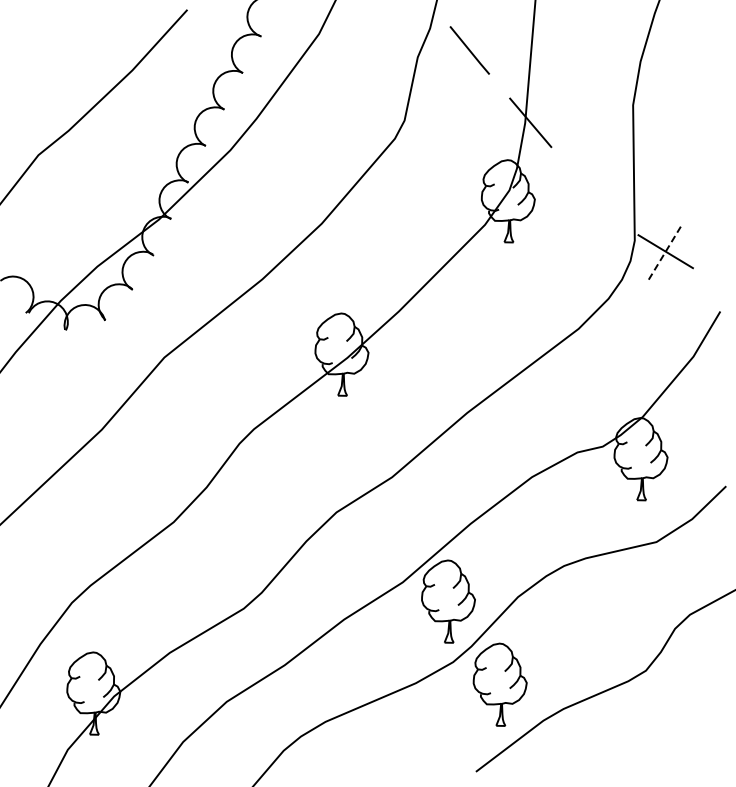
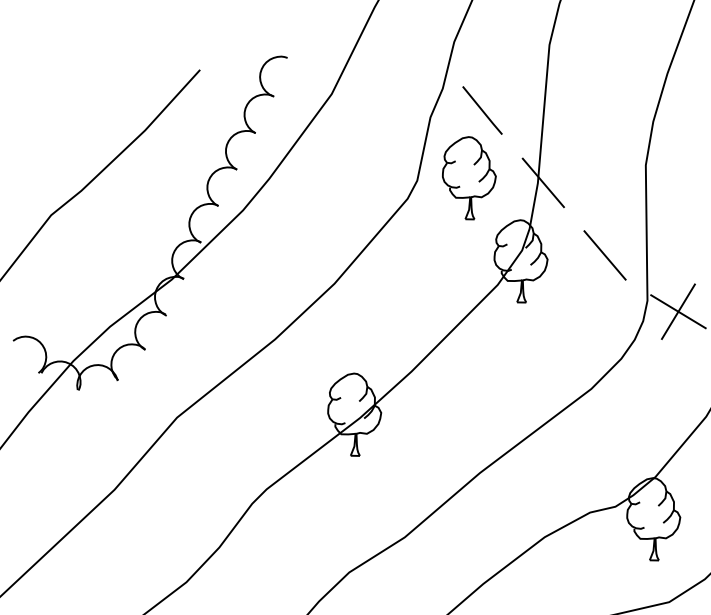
part: (456, 118) -> (469, 178), added
line: (591, 195) -> (604, 255), added
line: (665, 251) -> (678, 311), dashed -> solid

